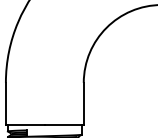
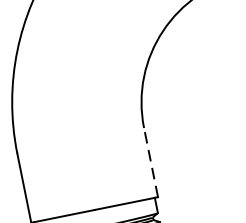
line: (83, 103) -> (150, 161), solid -> dashed

